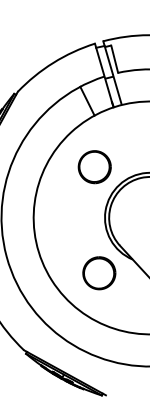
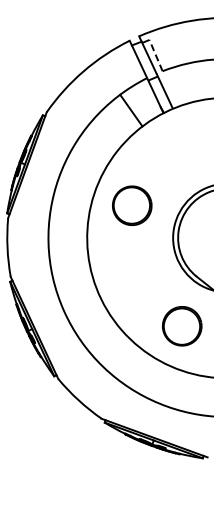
line: (115, 59) -> (156, 55), solid -> dashed
part: (95, 166) -> (132, 205), moved
part: (99, 273) -> (182, 326), moved

